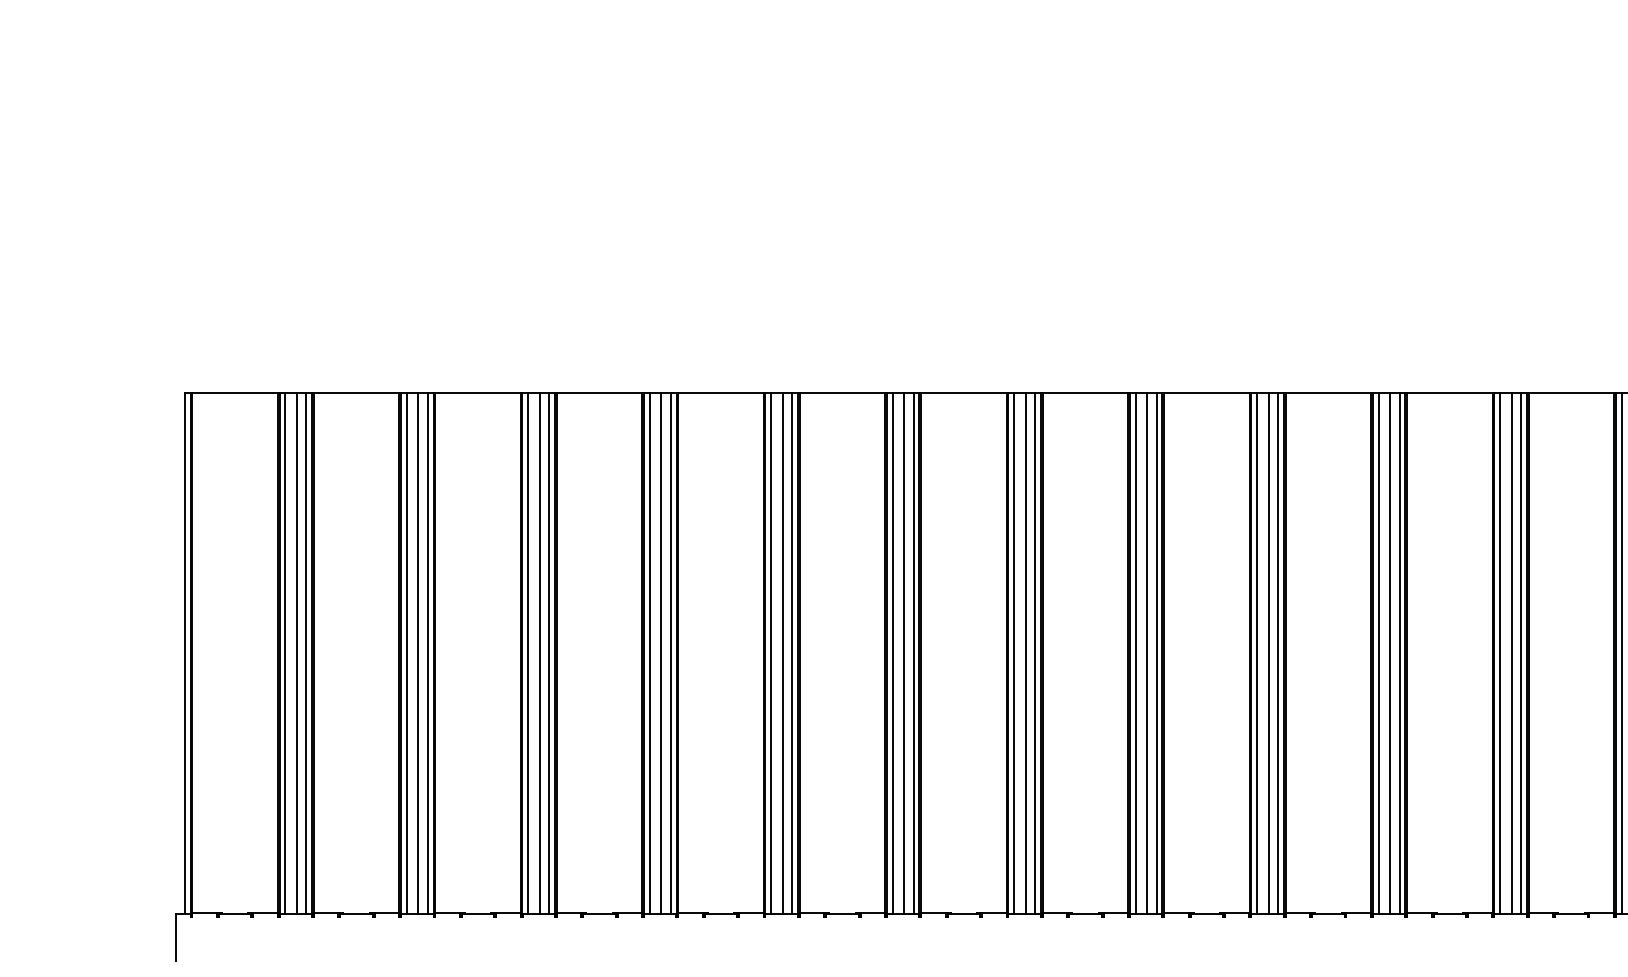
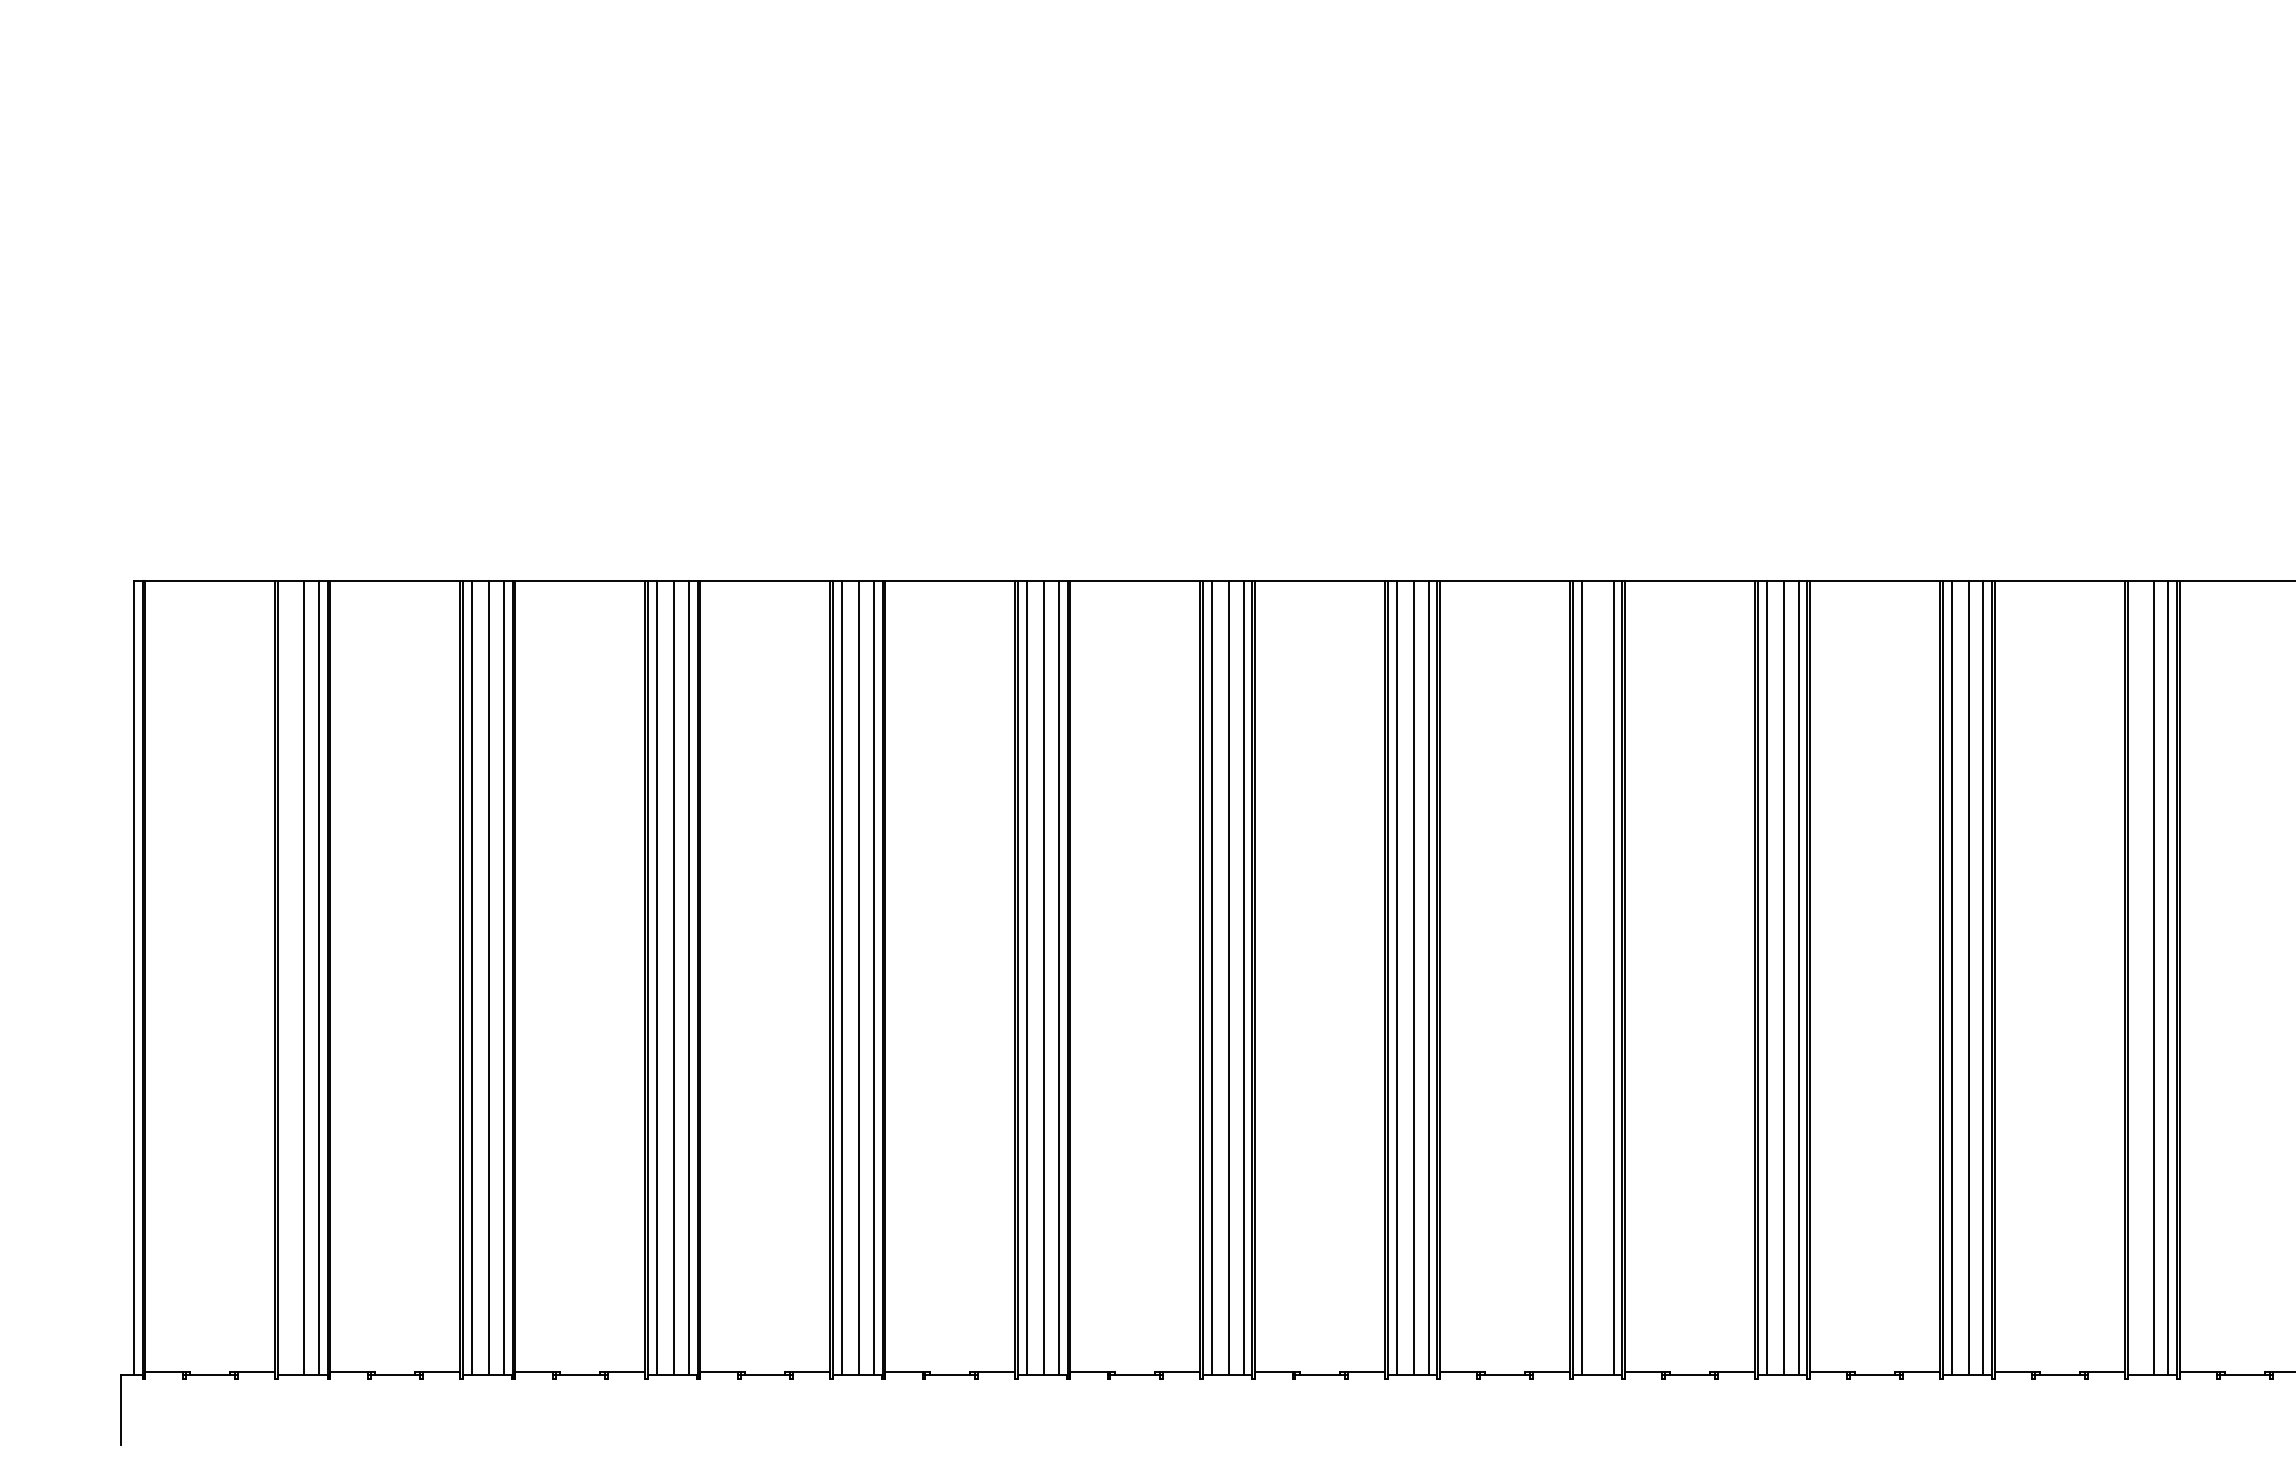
line: (285, 653) -> (287, 977), removed
line: (1147, 653) -> (1599, 977), removed
line: (1500, 653) -> (2137, 977), removed

